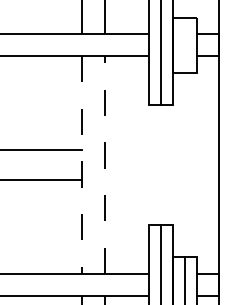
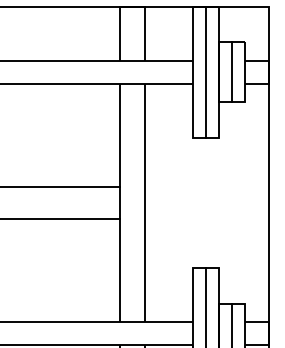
line: (185, 45) -> (232, 72), added
line: (82, 165) -> (119, 203), dashed -> solid
line: (105, 165) -> (145, 203), dashed -> solid

